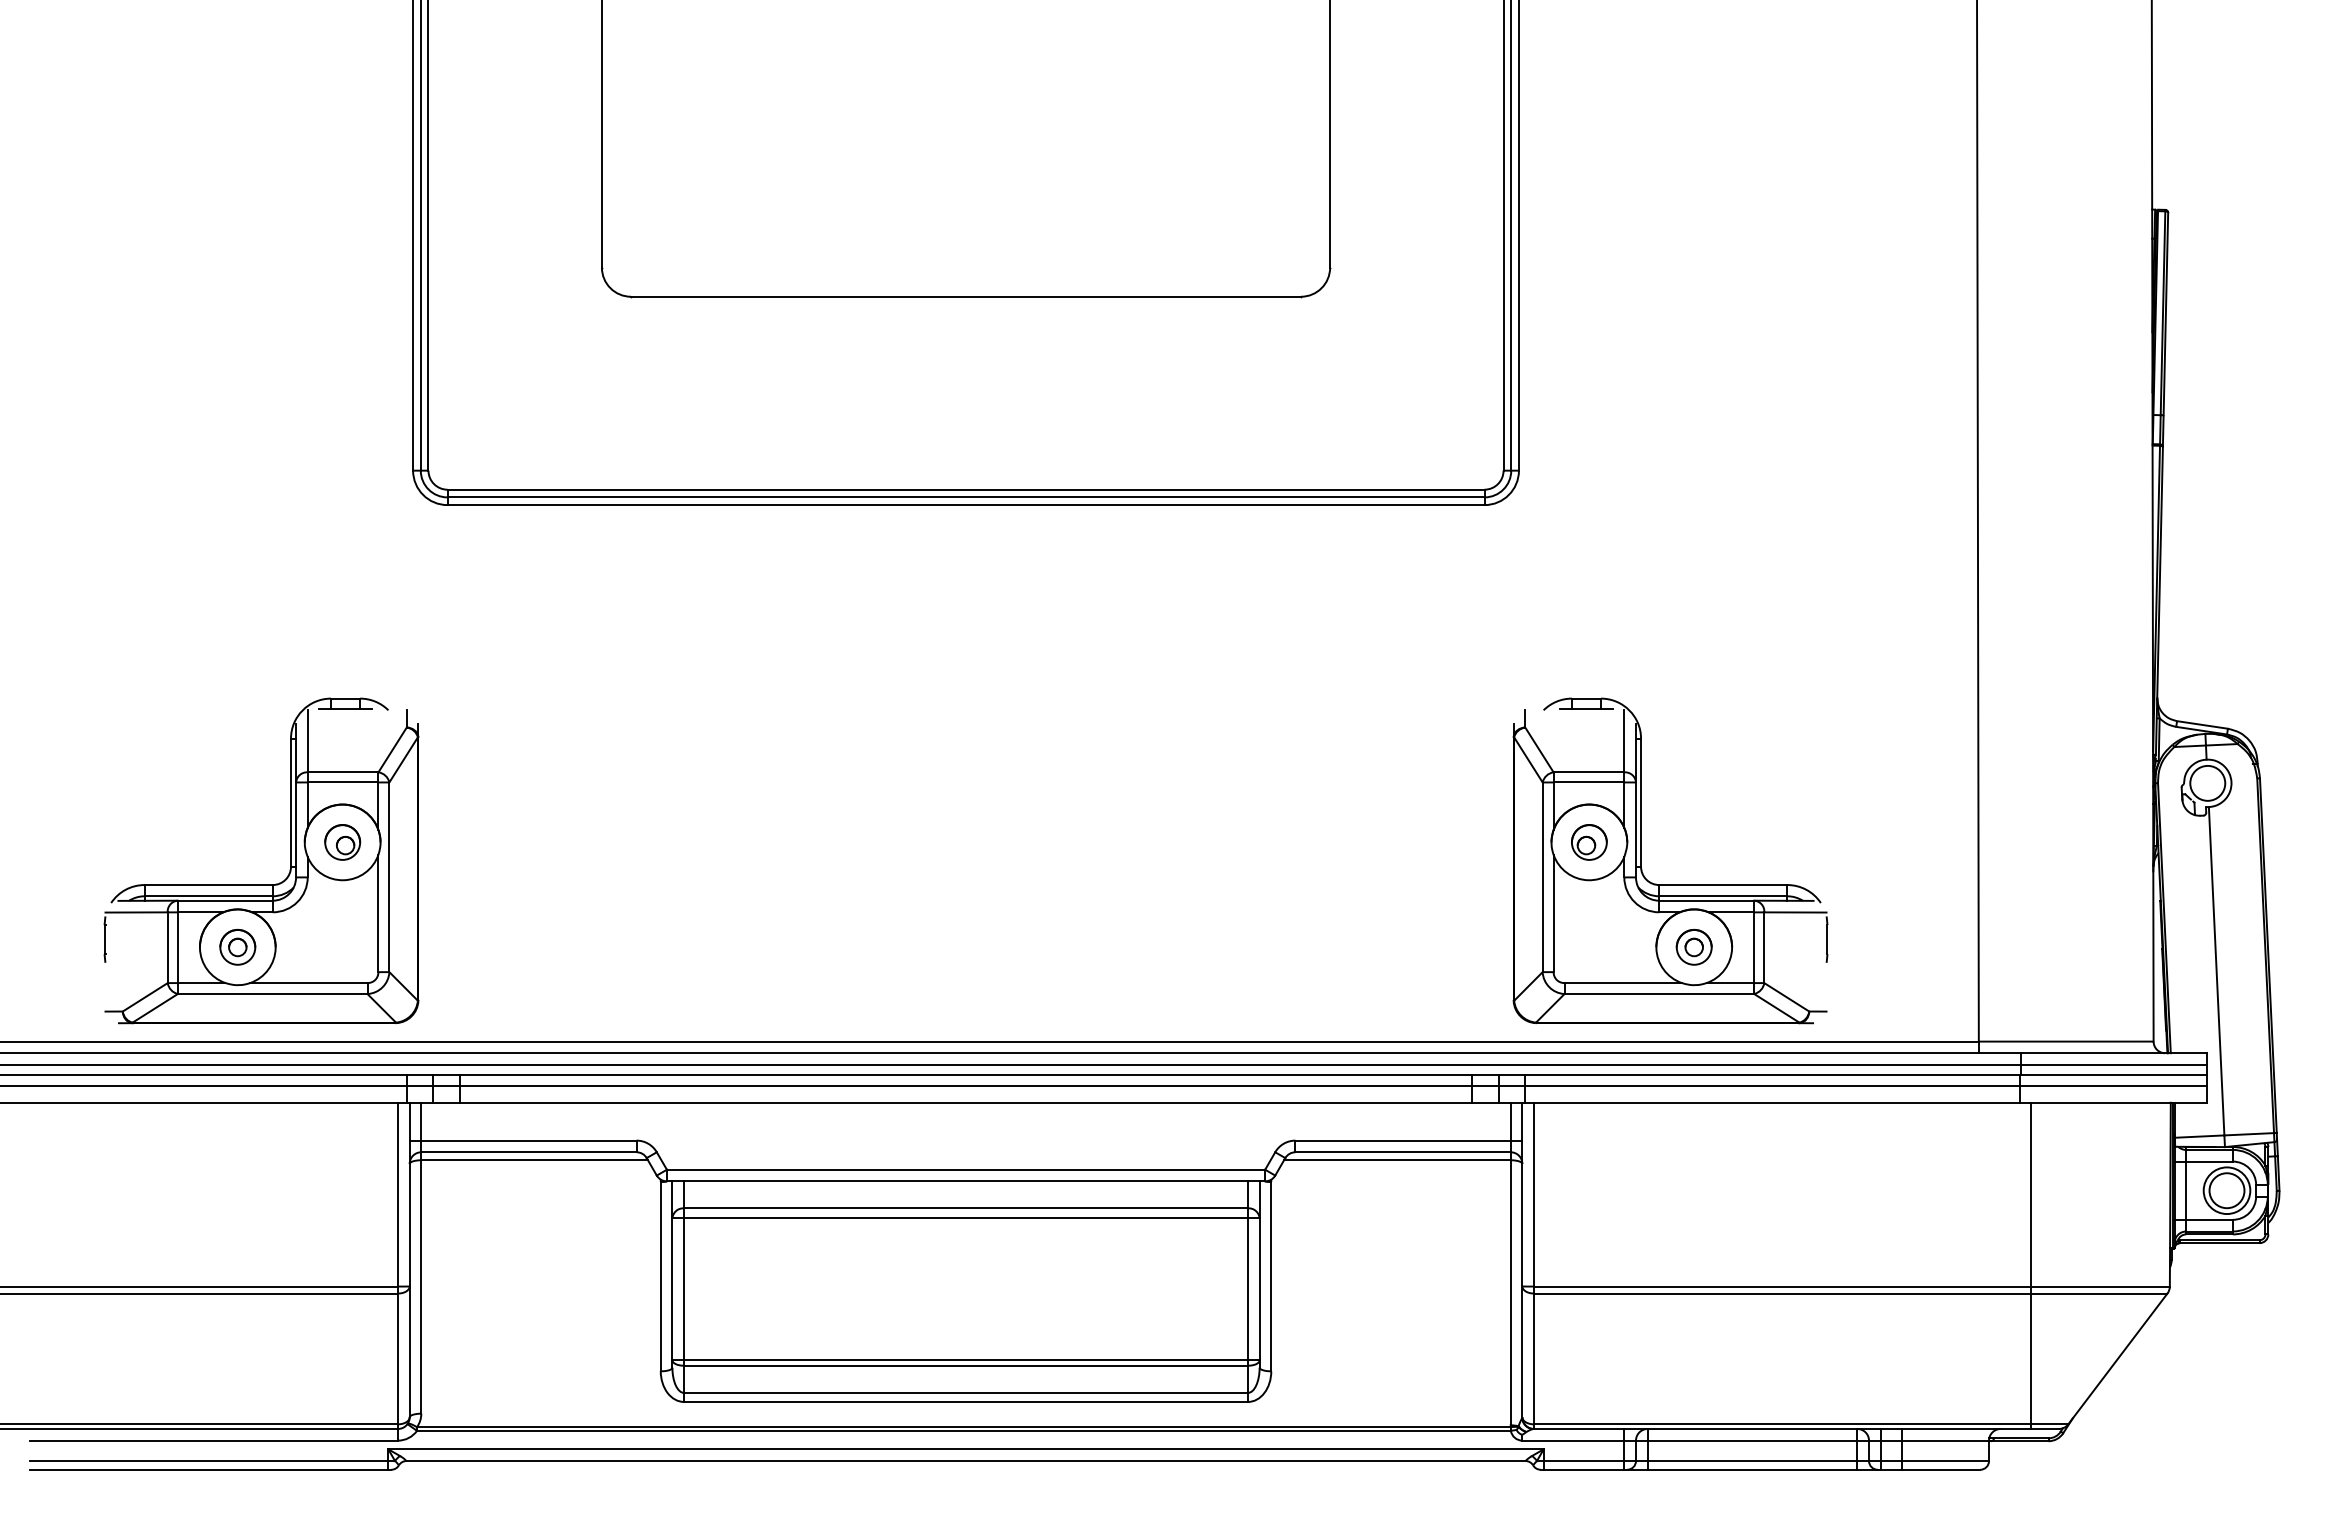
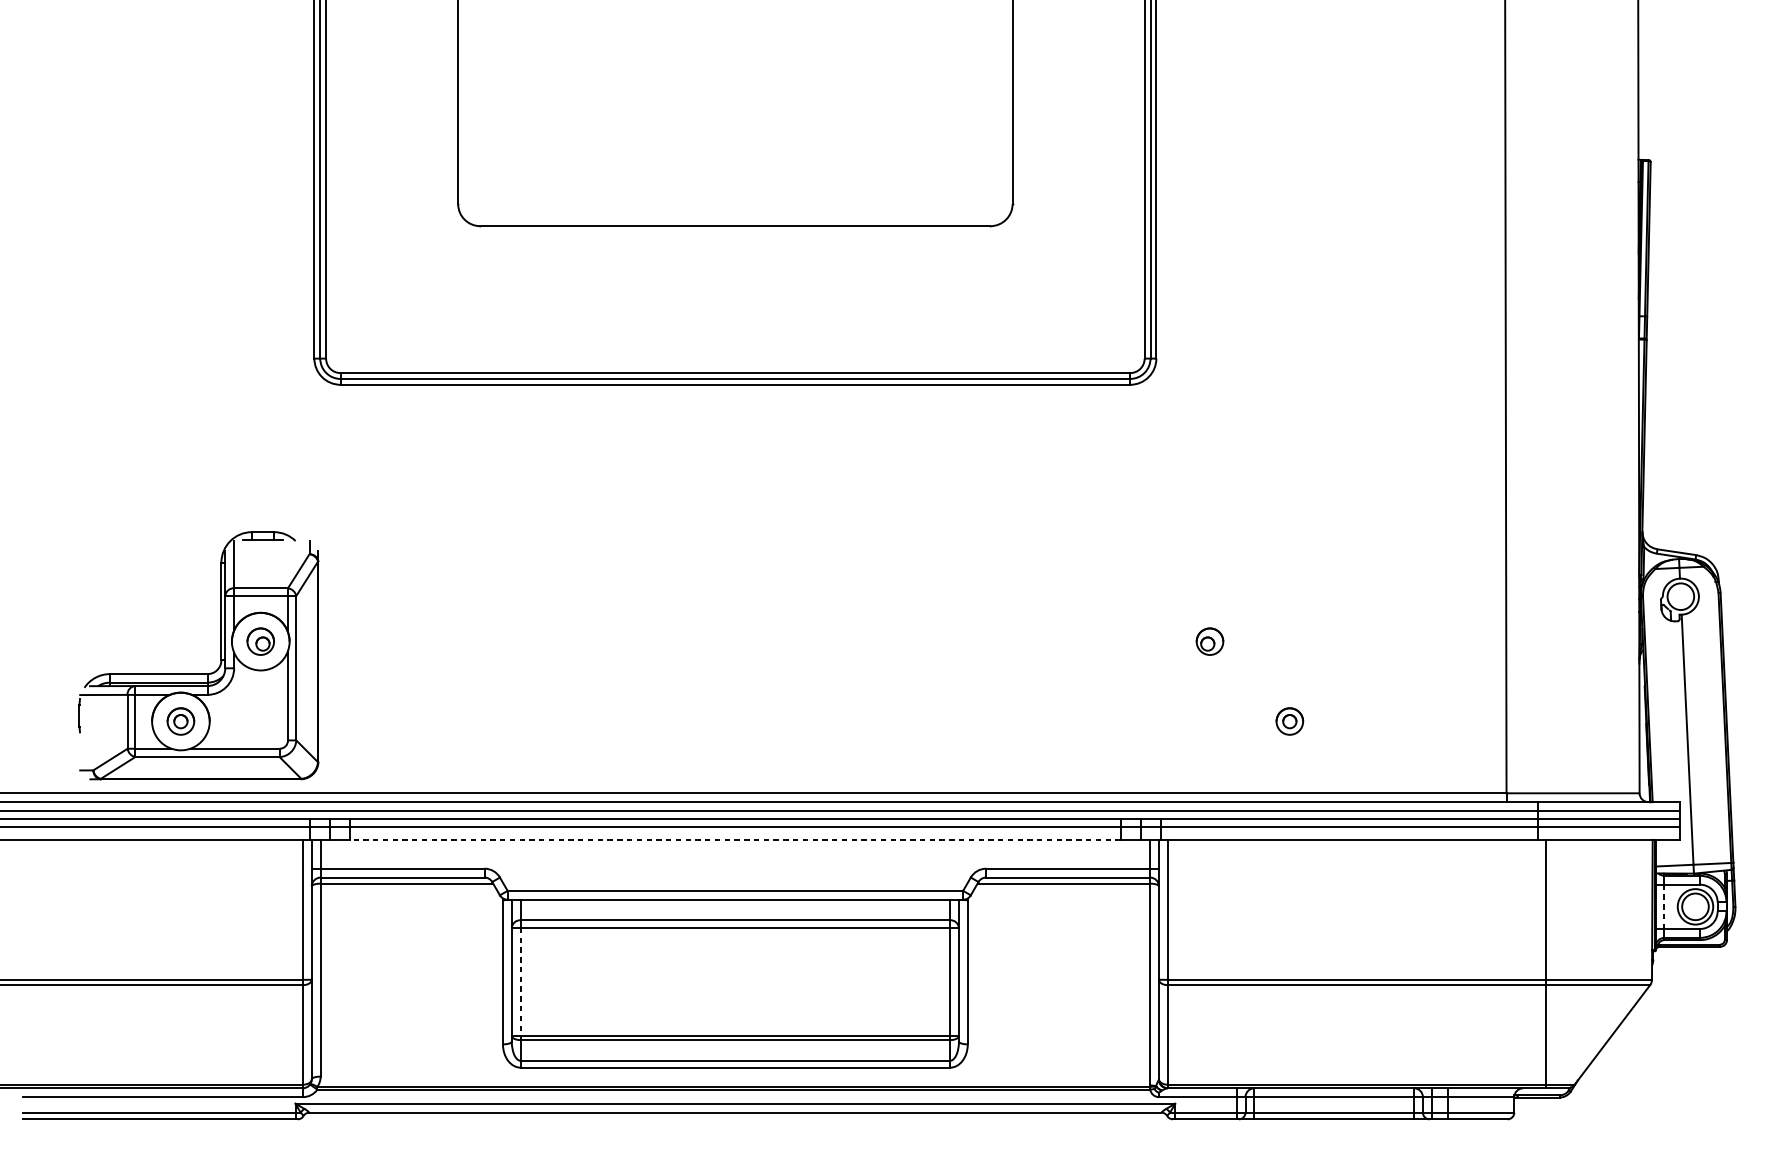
part: (1670, 884) -> (1271, 673), removed
line: (966, 1102) -> (735, 839), solid -> dashed
line: (2186, 1191) -> (1664, 907), solid -> dashed
line: (684, 1289) -> (521, 982), solid -> dashed

